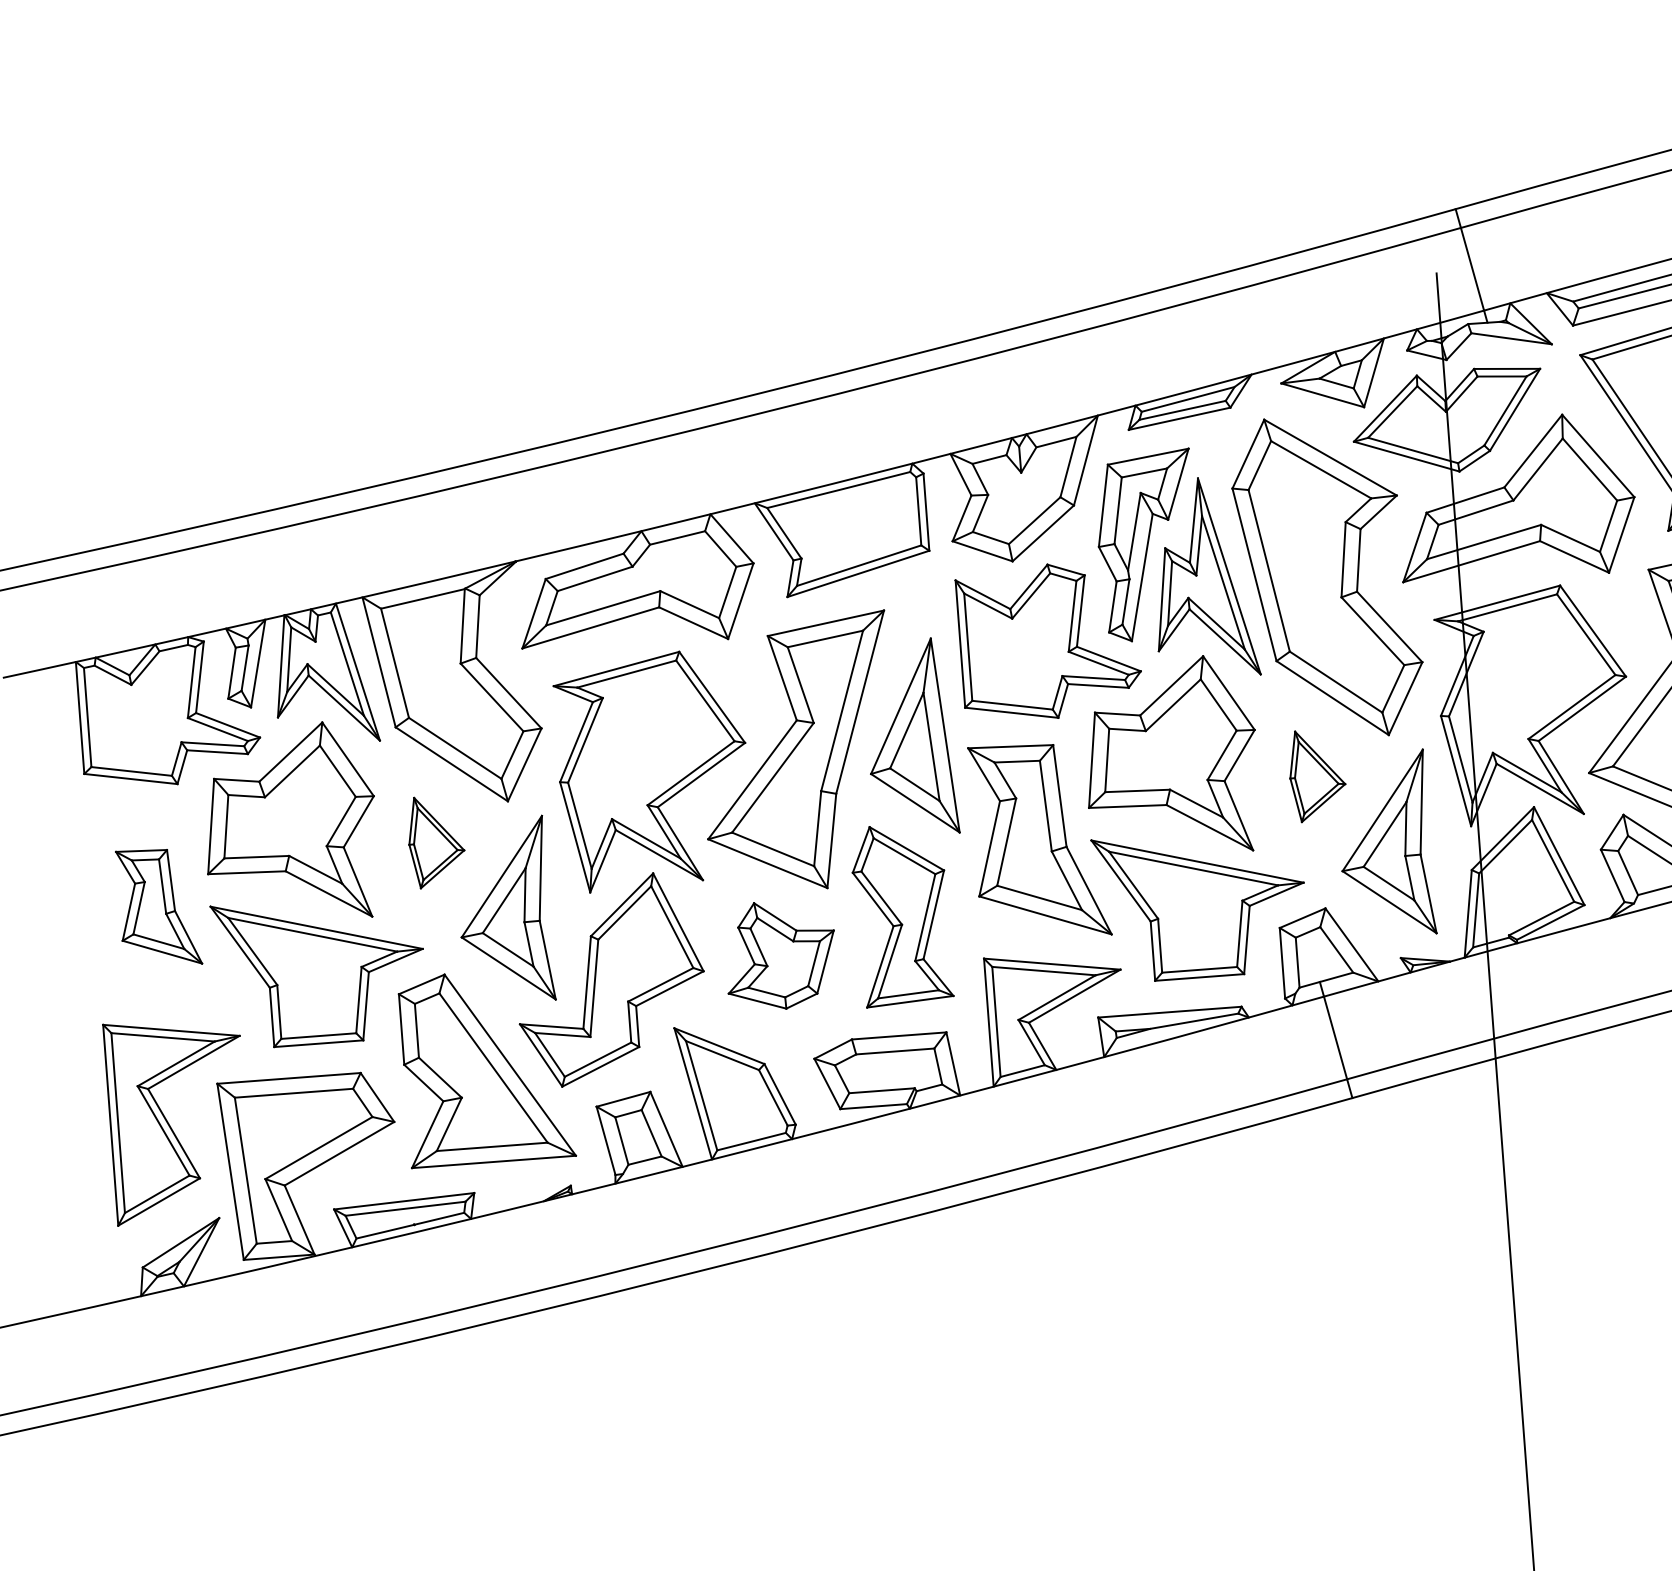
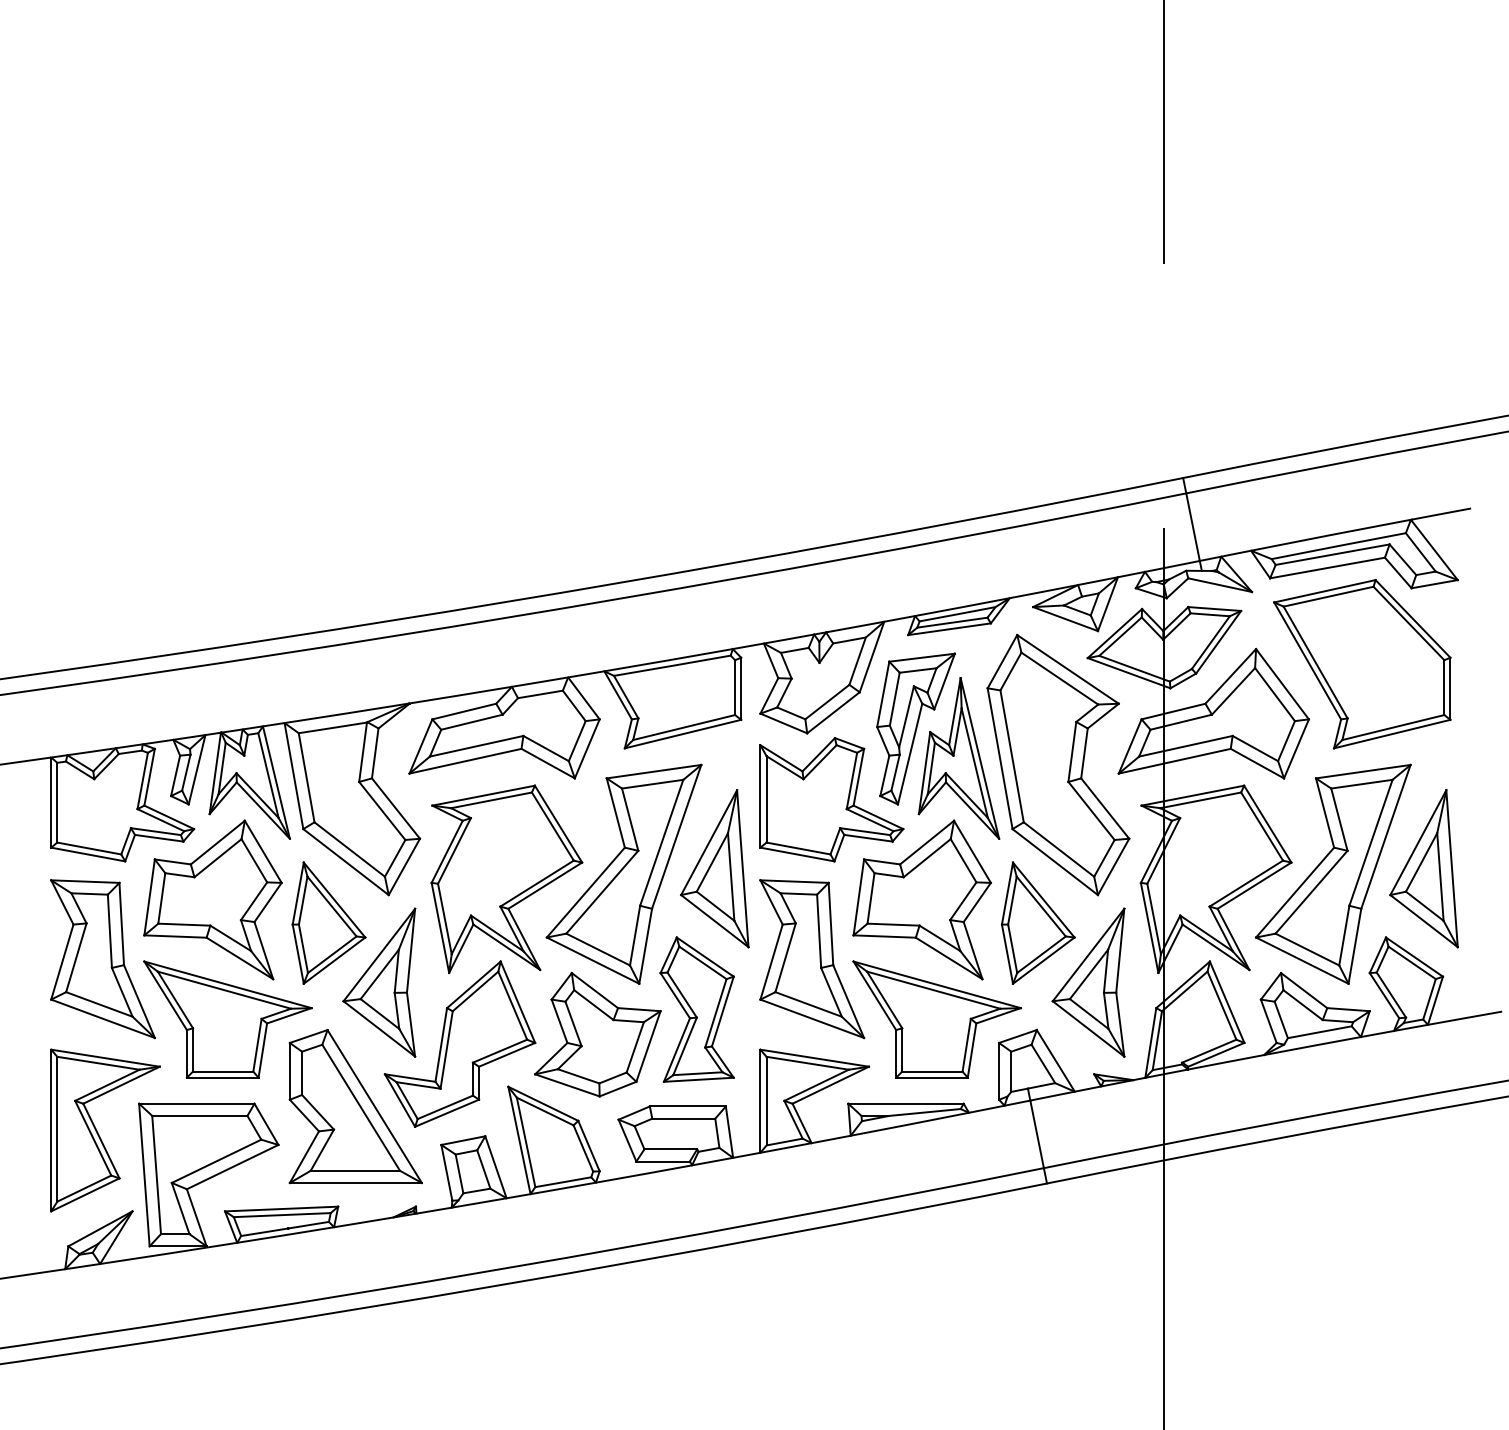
part: (1317, 774) -> (1038, 922), size x1.67
part: (435, 841) -> (328, 922), size x1.67
part: (158, 908) -> (102, 959), size x1.67
part: (780, 954) -> (597, 1034), size x1.43

